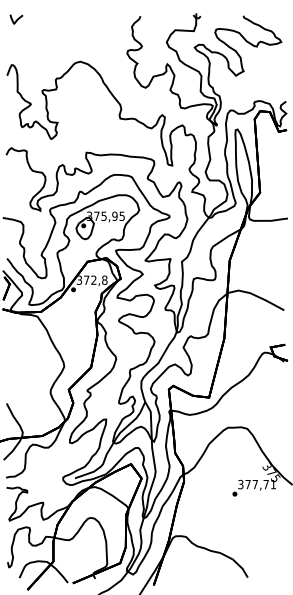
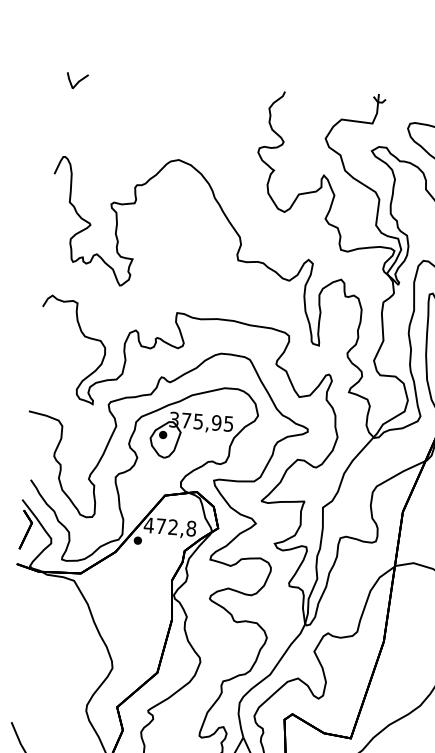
text: (79, 279) -> (149, 524), 372,8 -> 472,8

